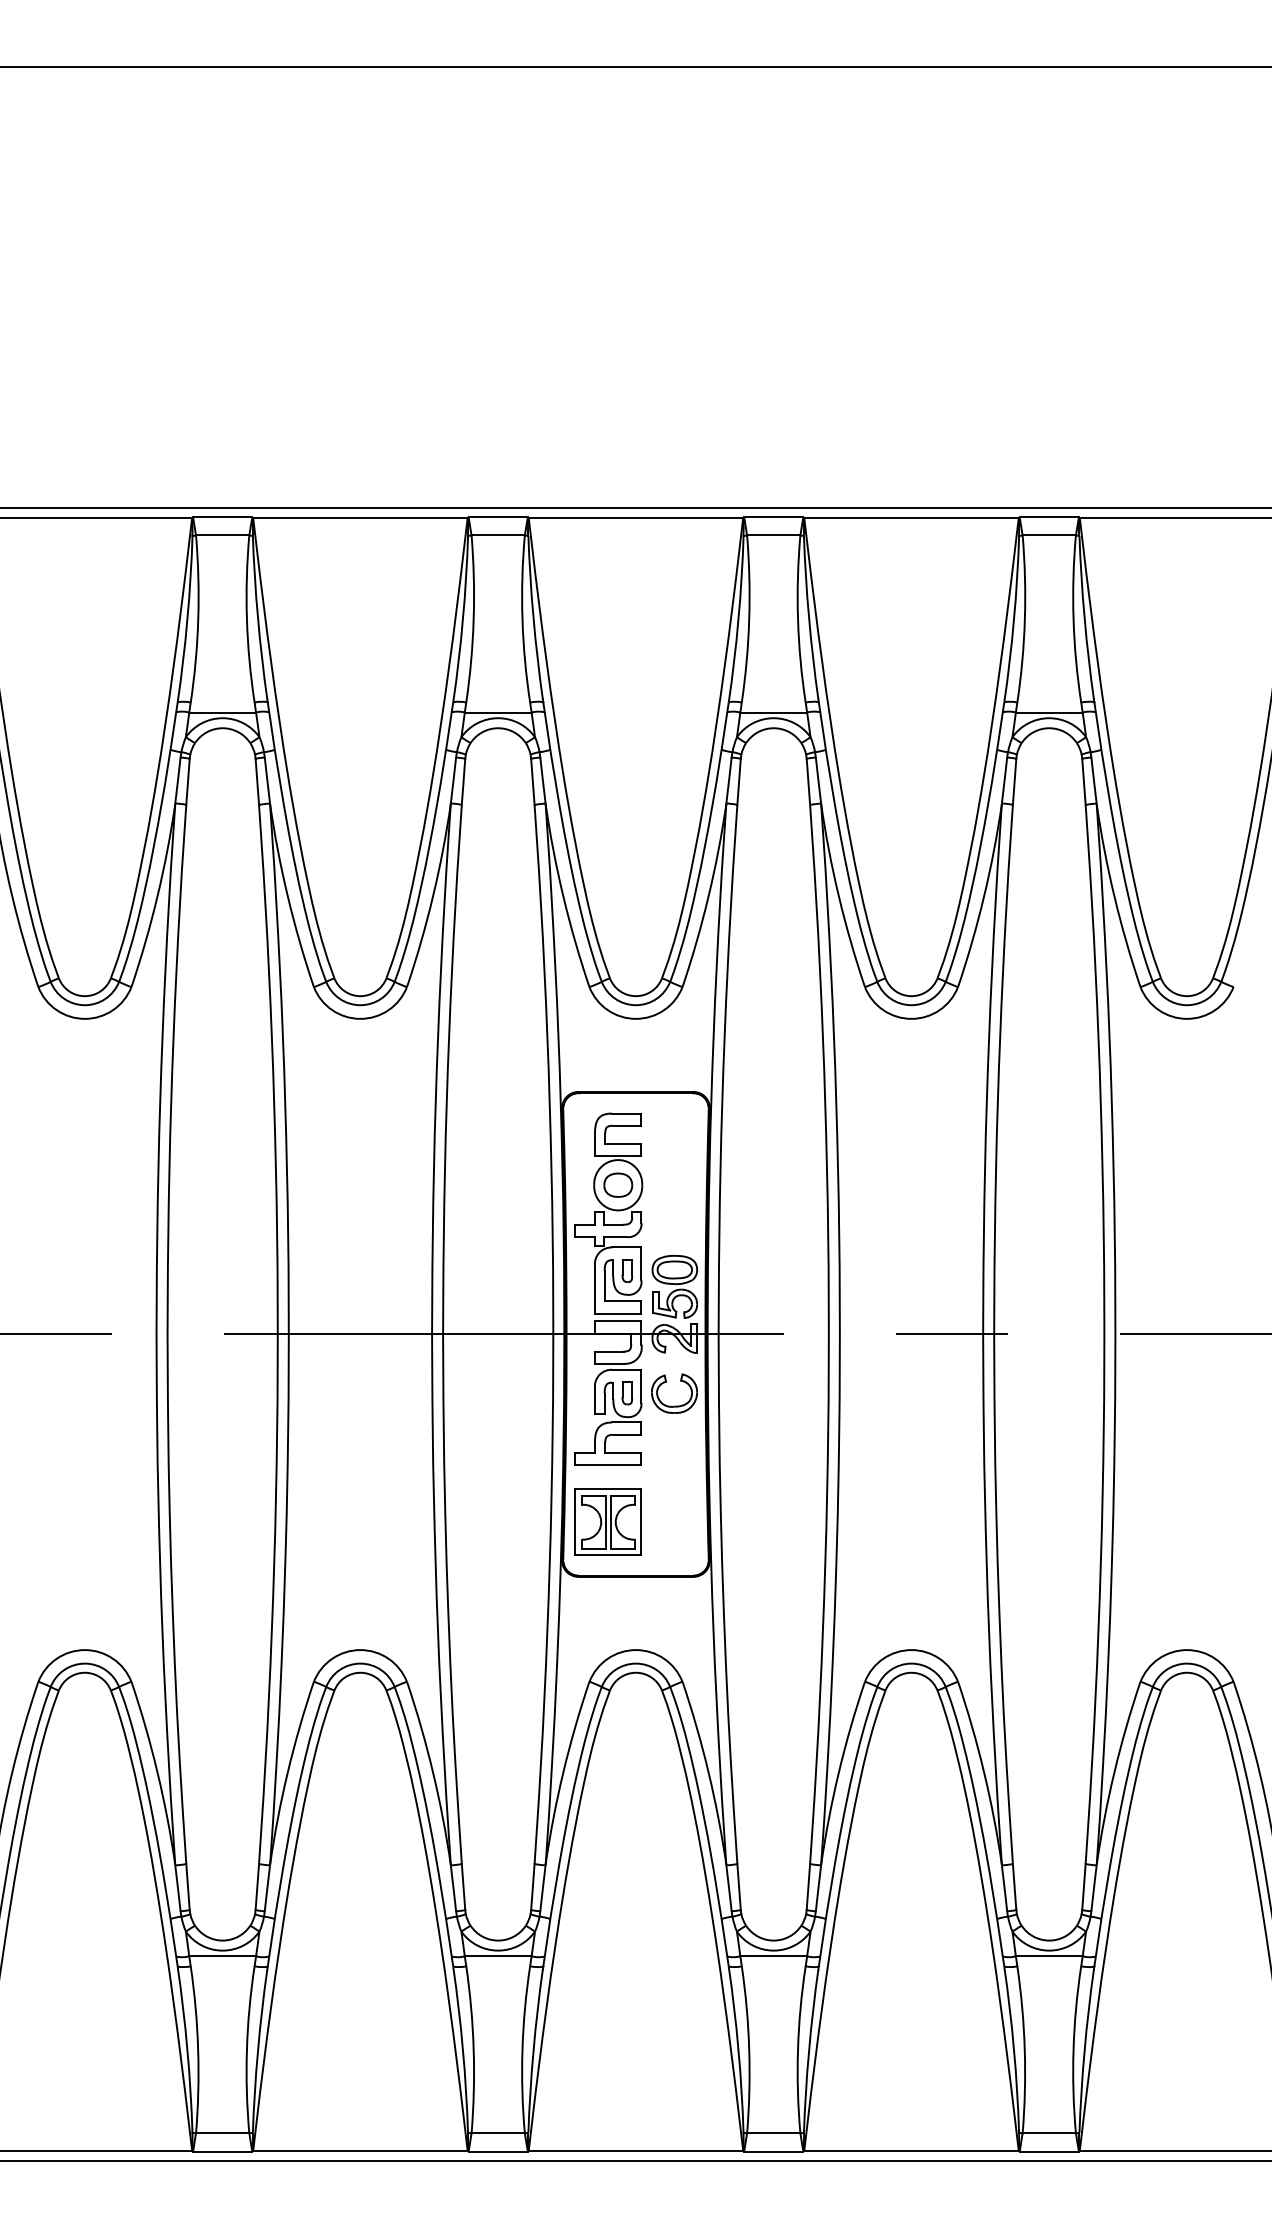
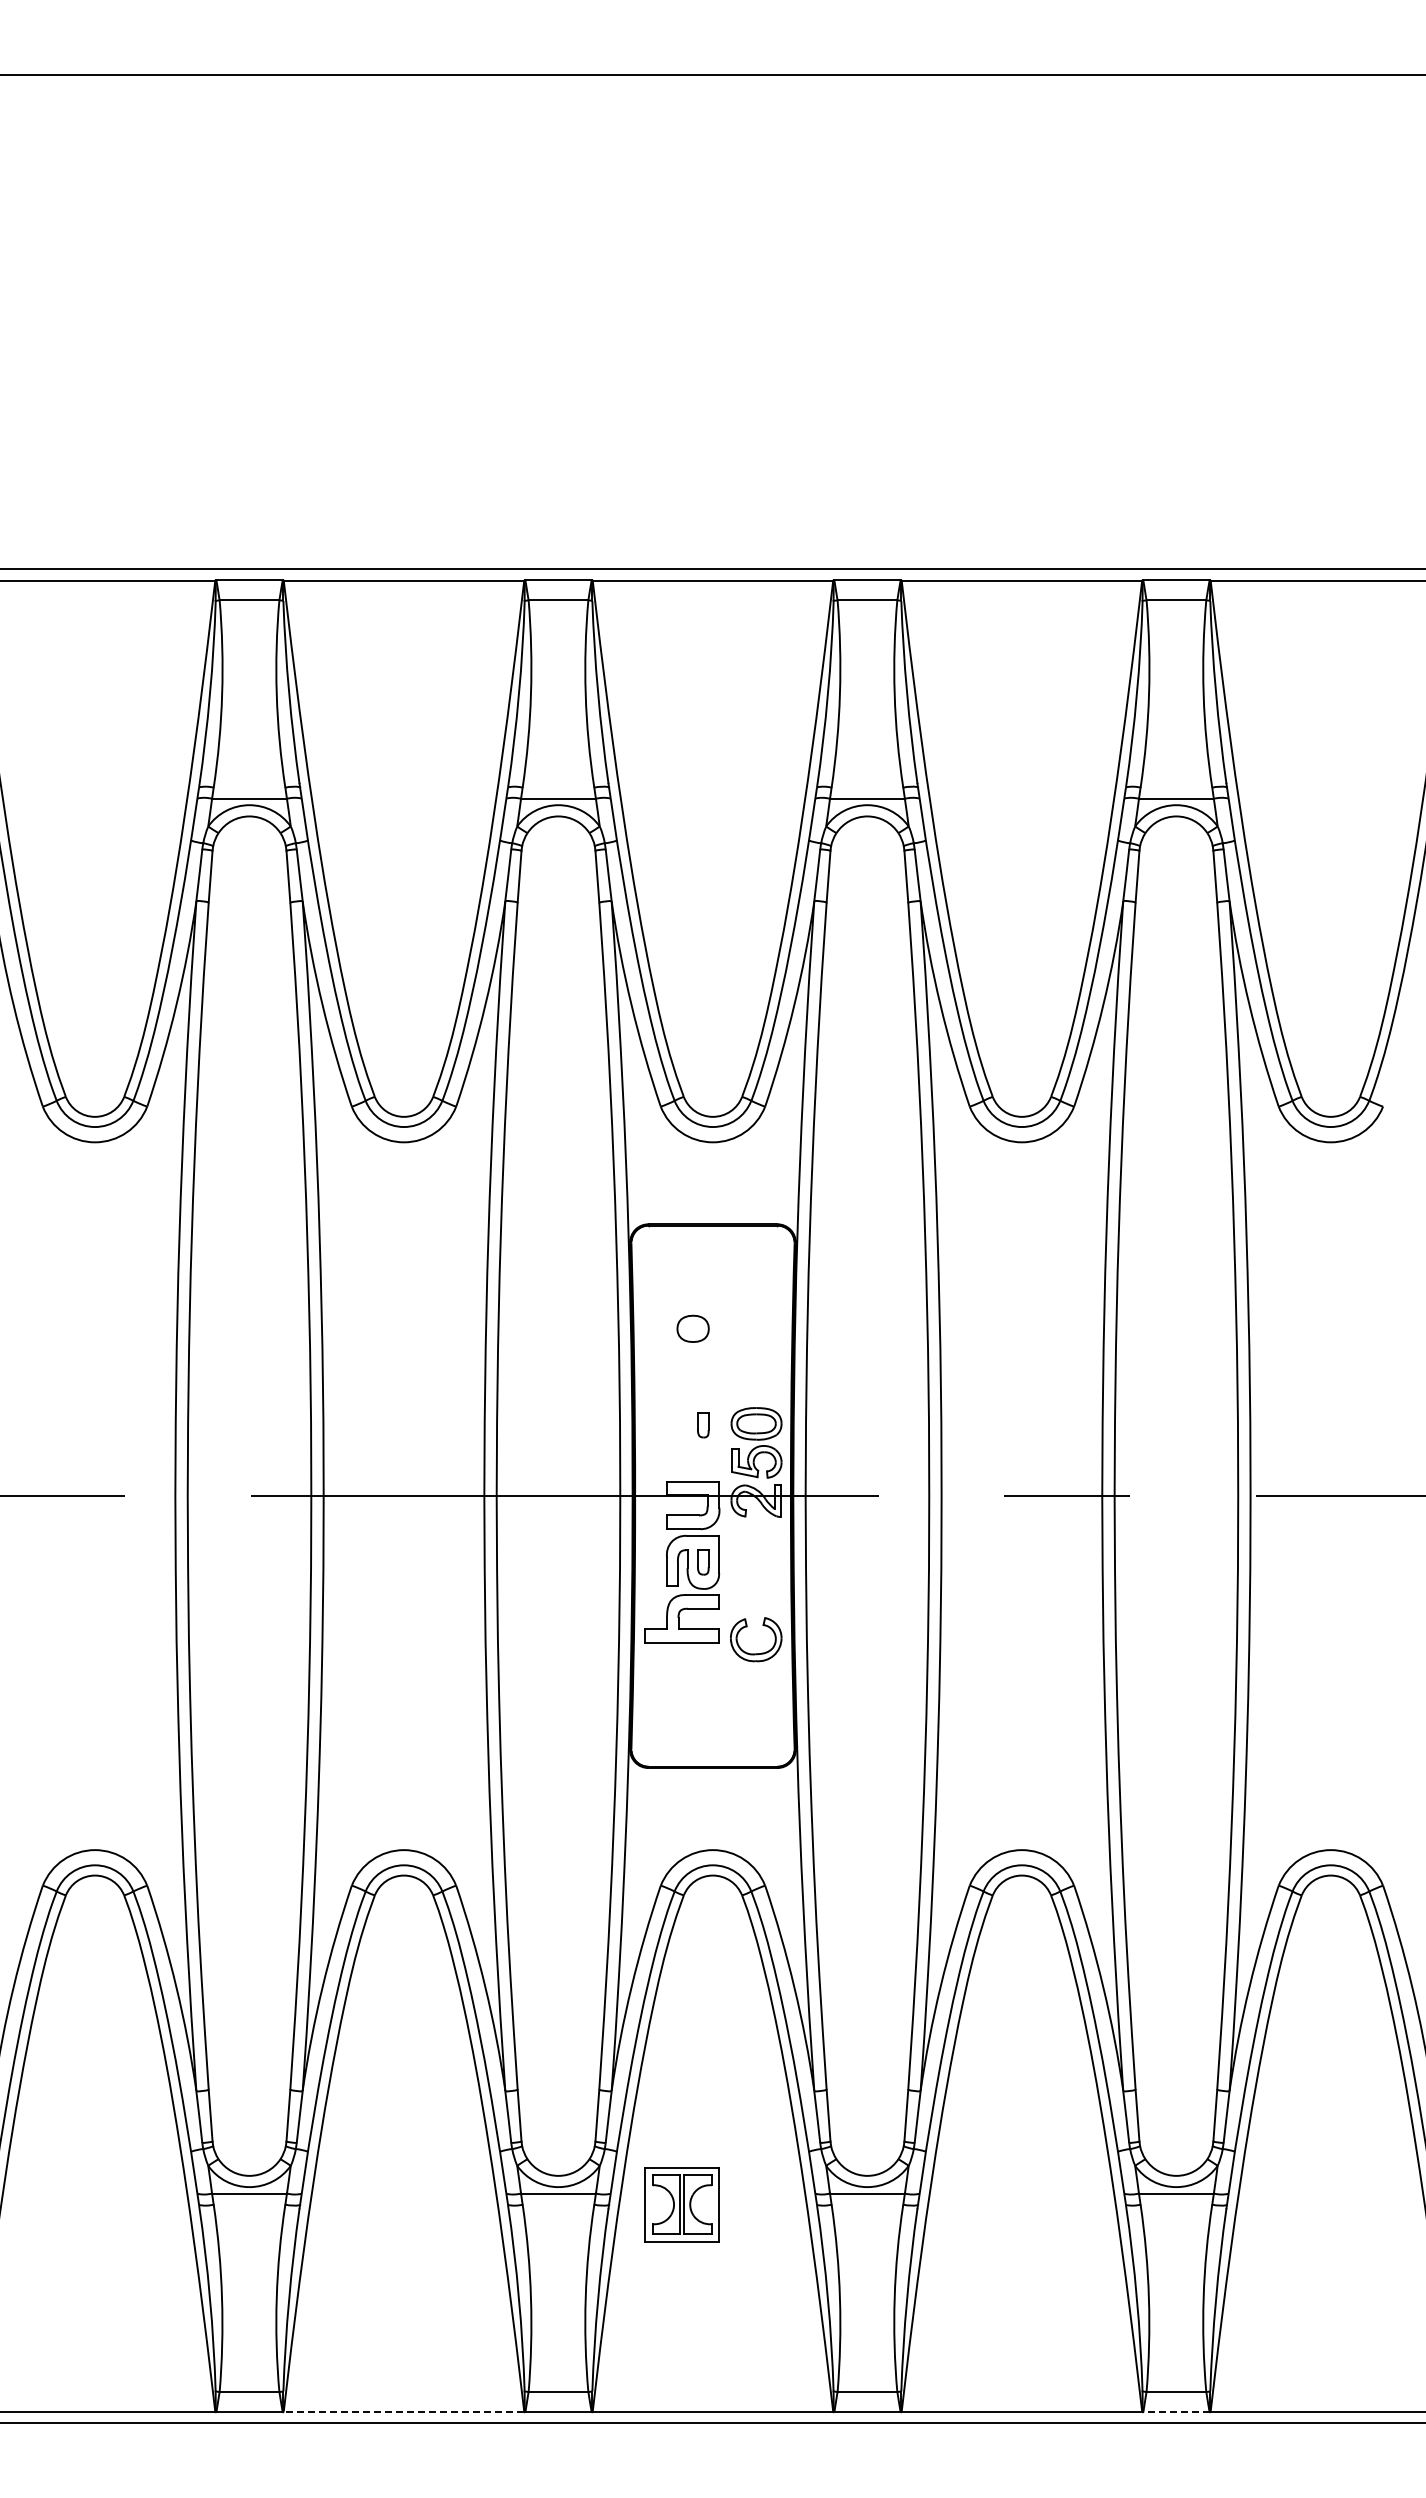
part: (608, 1213) -> (682, 1360), removed
part: (679, 1405) -> (761, 1652), moved
part: (607, 1521) -> (681, 2204), moved
line: (359, 2150) -> (403, 2411), solid -> dashed
line: (1048, 2151) -> (1175, 2412), solid -> dashed

